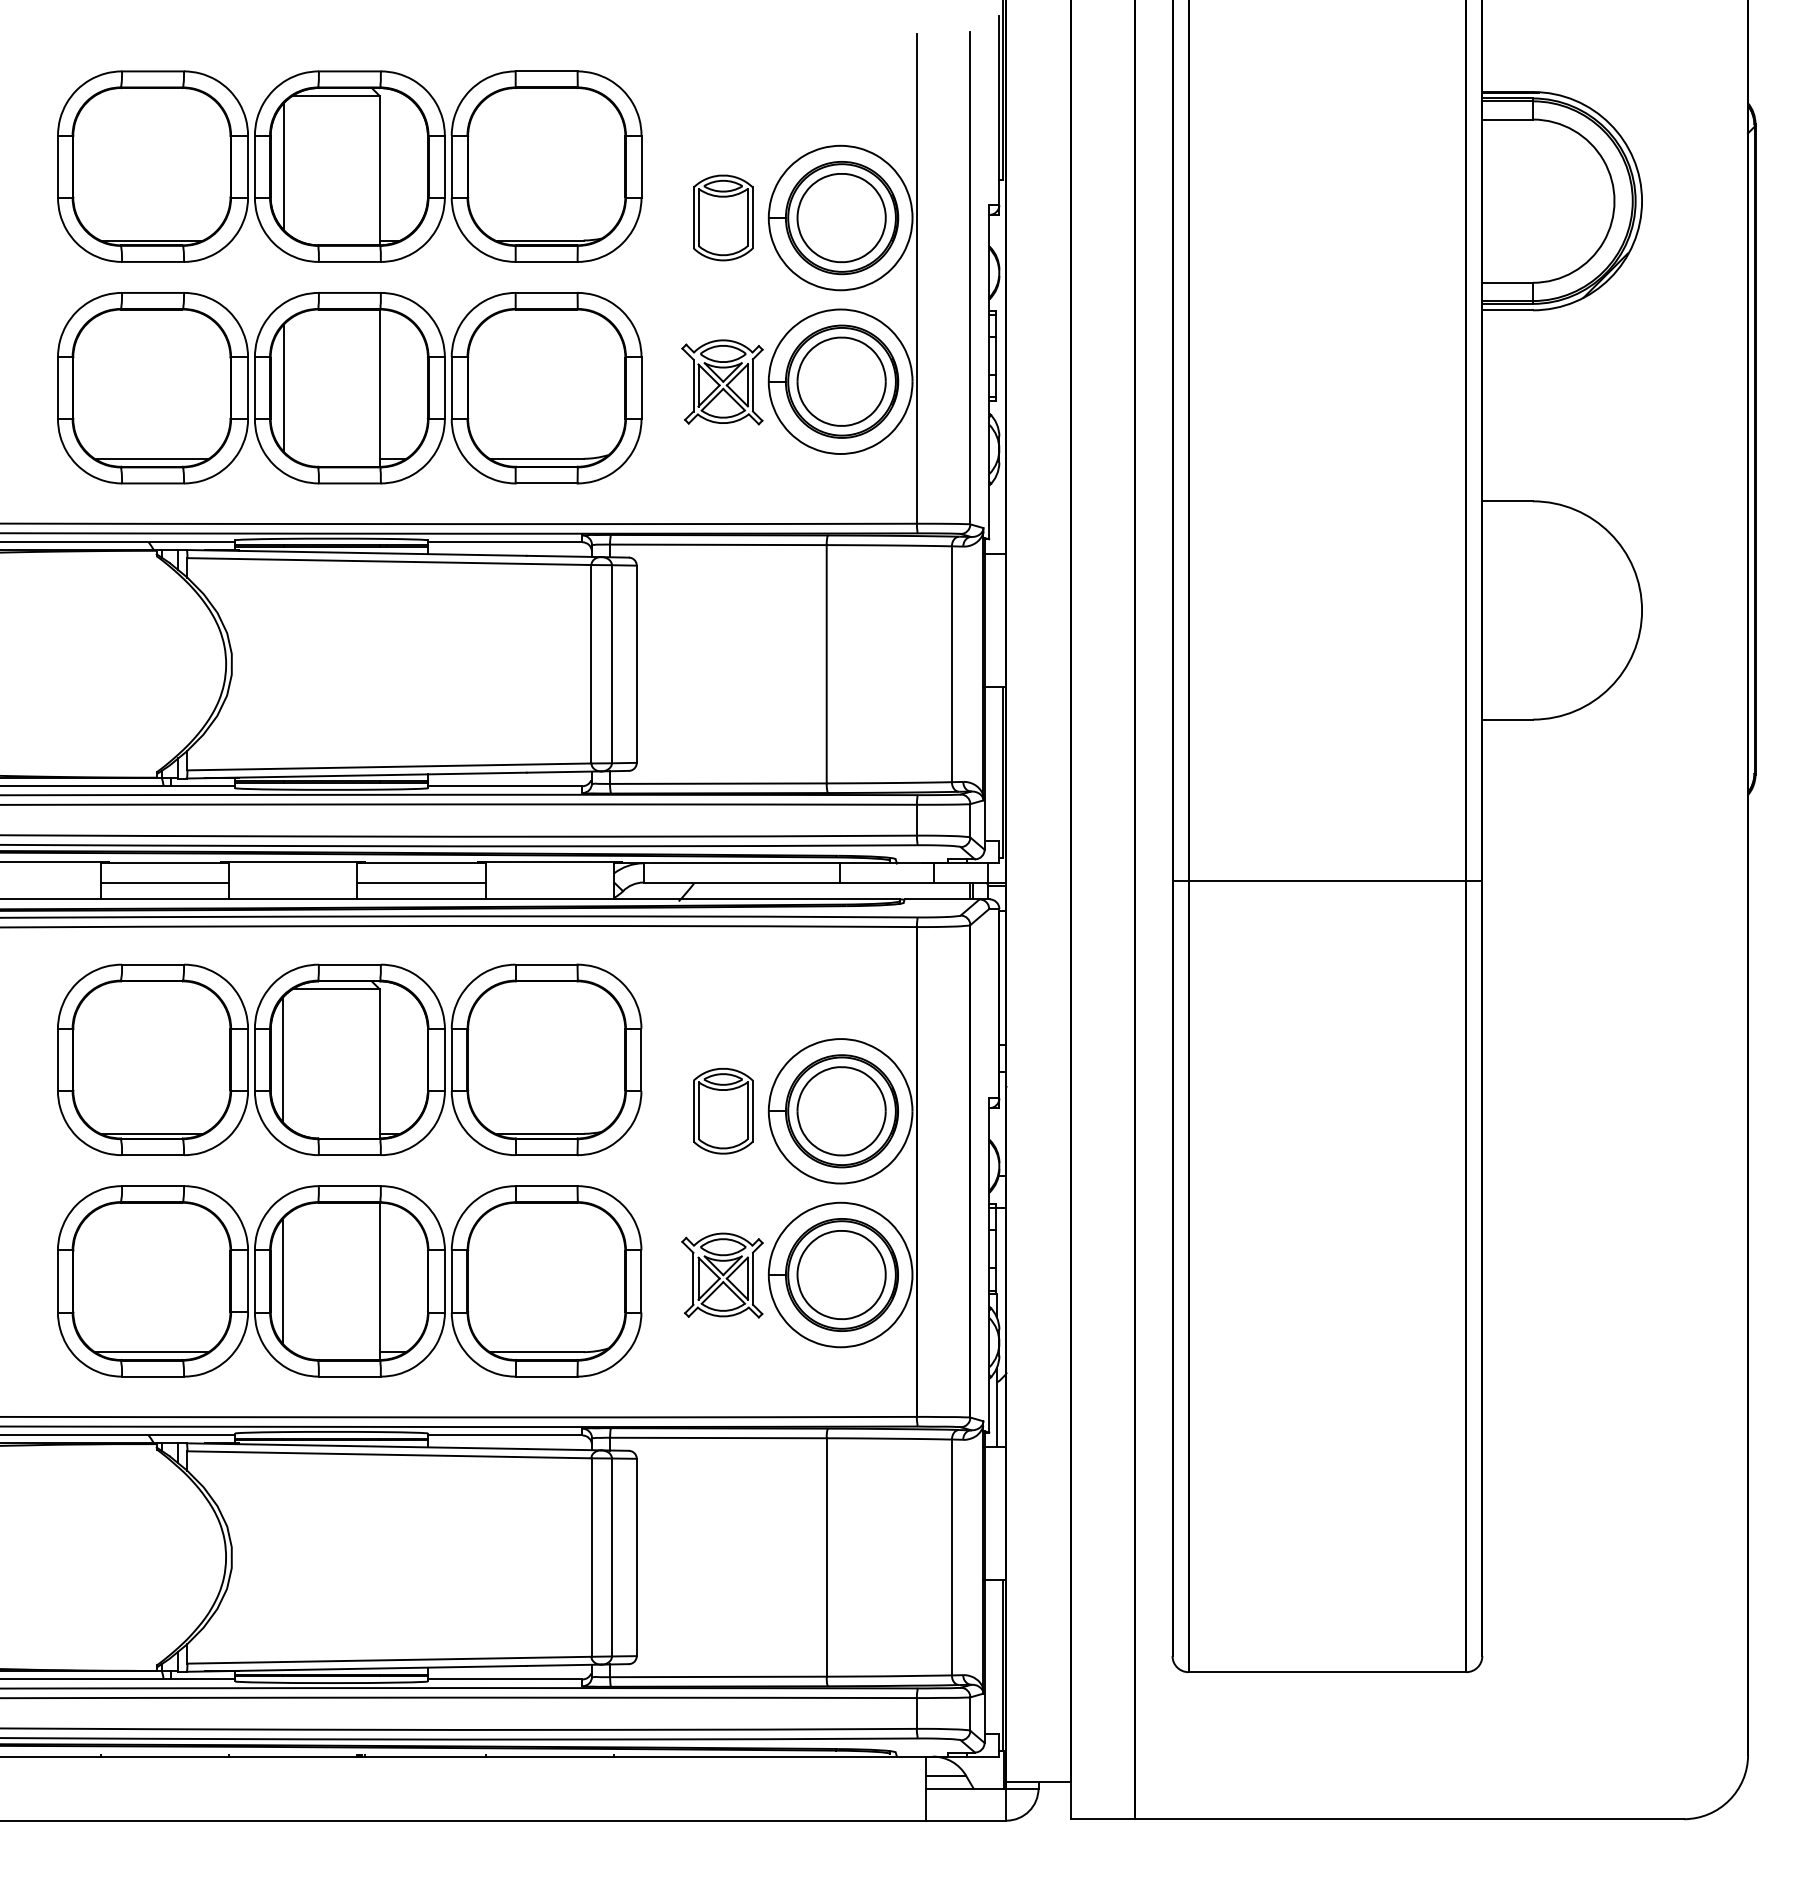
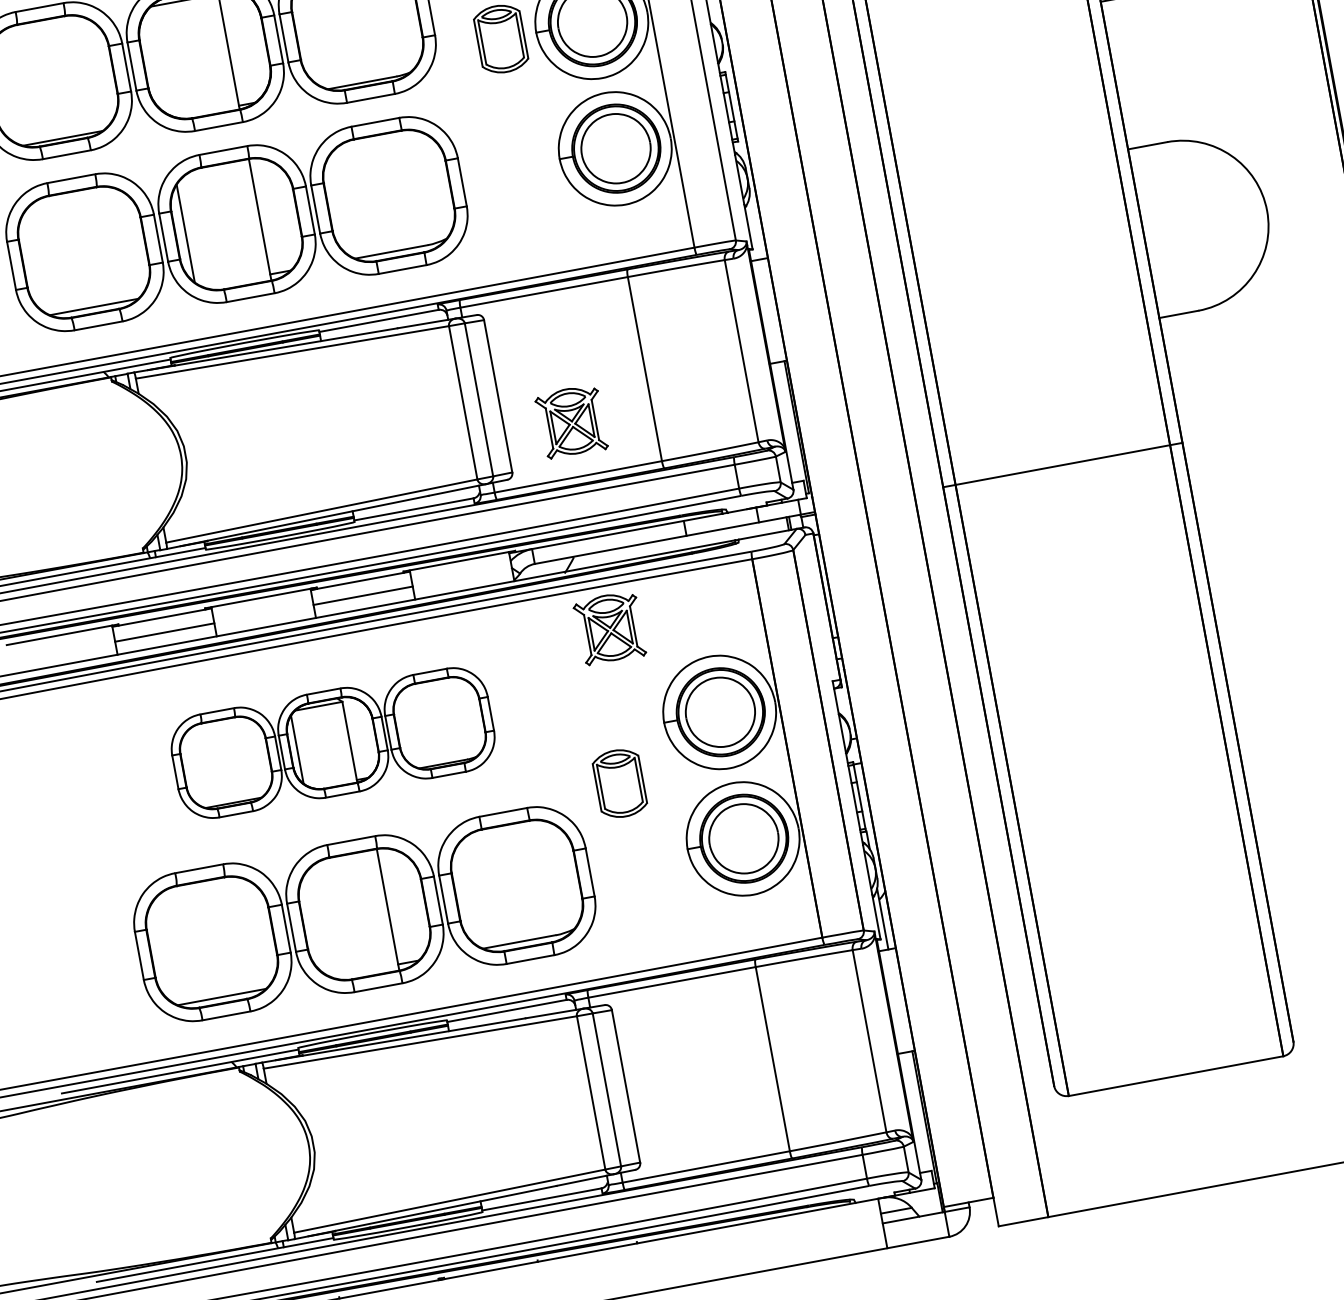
line: (283, 166) -> (154, 62), removed
part: (722, 382) -> (571, 422), moved
part: (349, 1059) -> (332, 742), size x0.7
part: (723, 1111) -> (620, 783), moved
part: (722, 1275) -> (609, 628), moved
line: (283, 1280) -> (313, 922), removed

